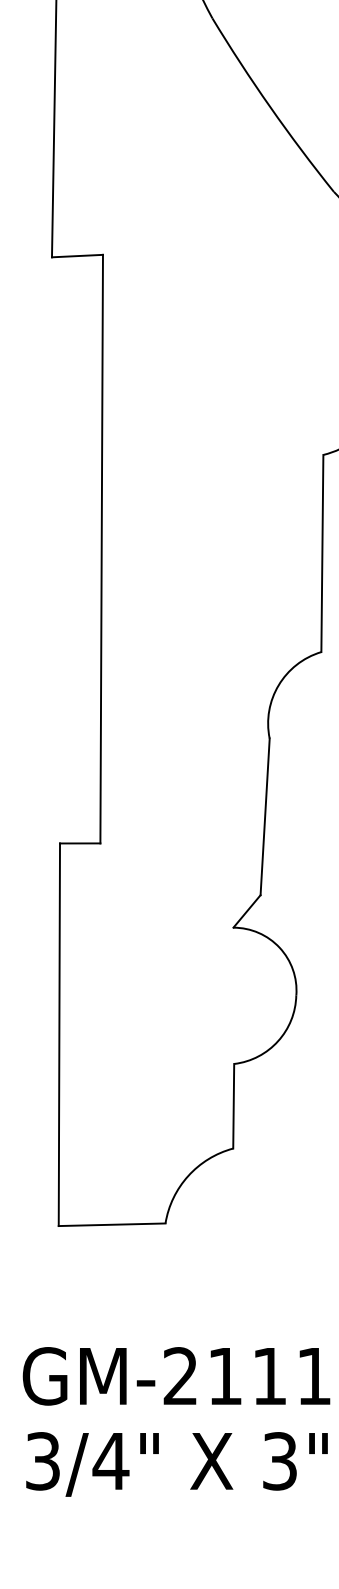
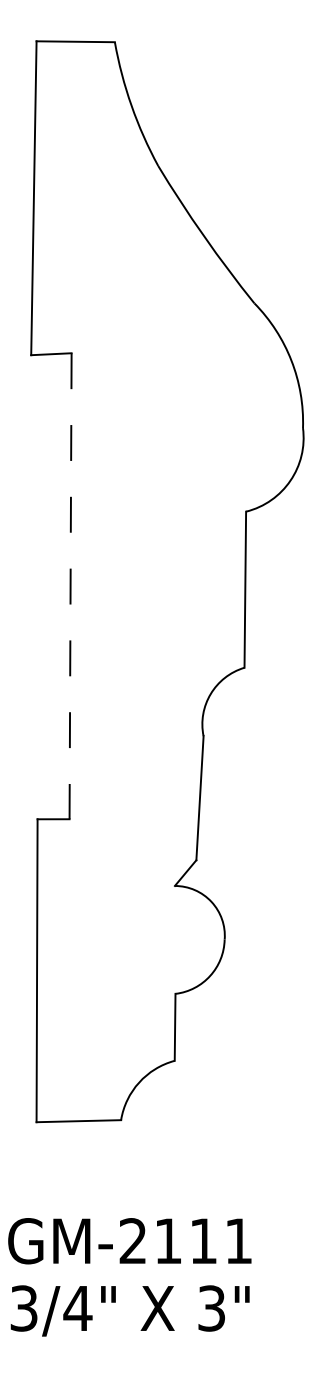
line: (101, 549) -> (70, 586), solid -> dashed

